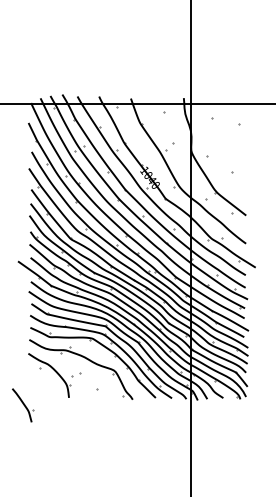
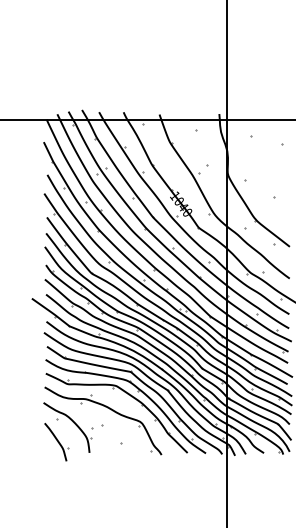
part: (23, 405) -> (57, 442), moved

